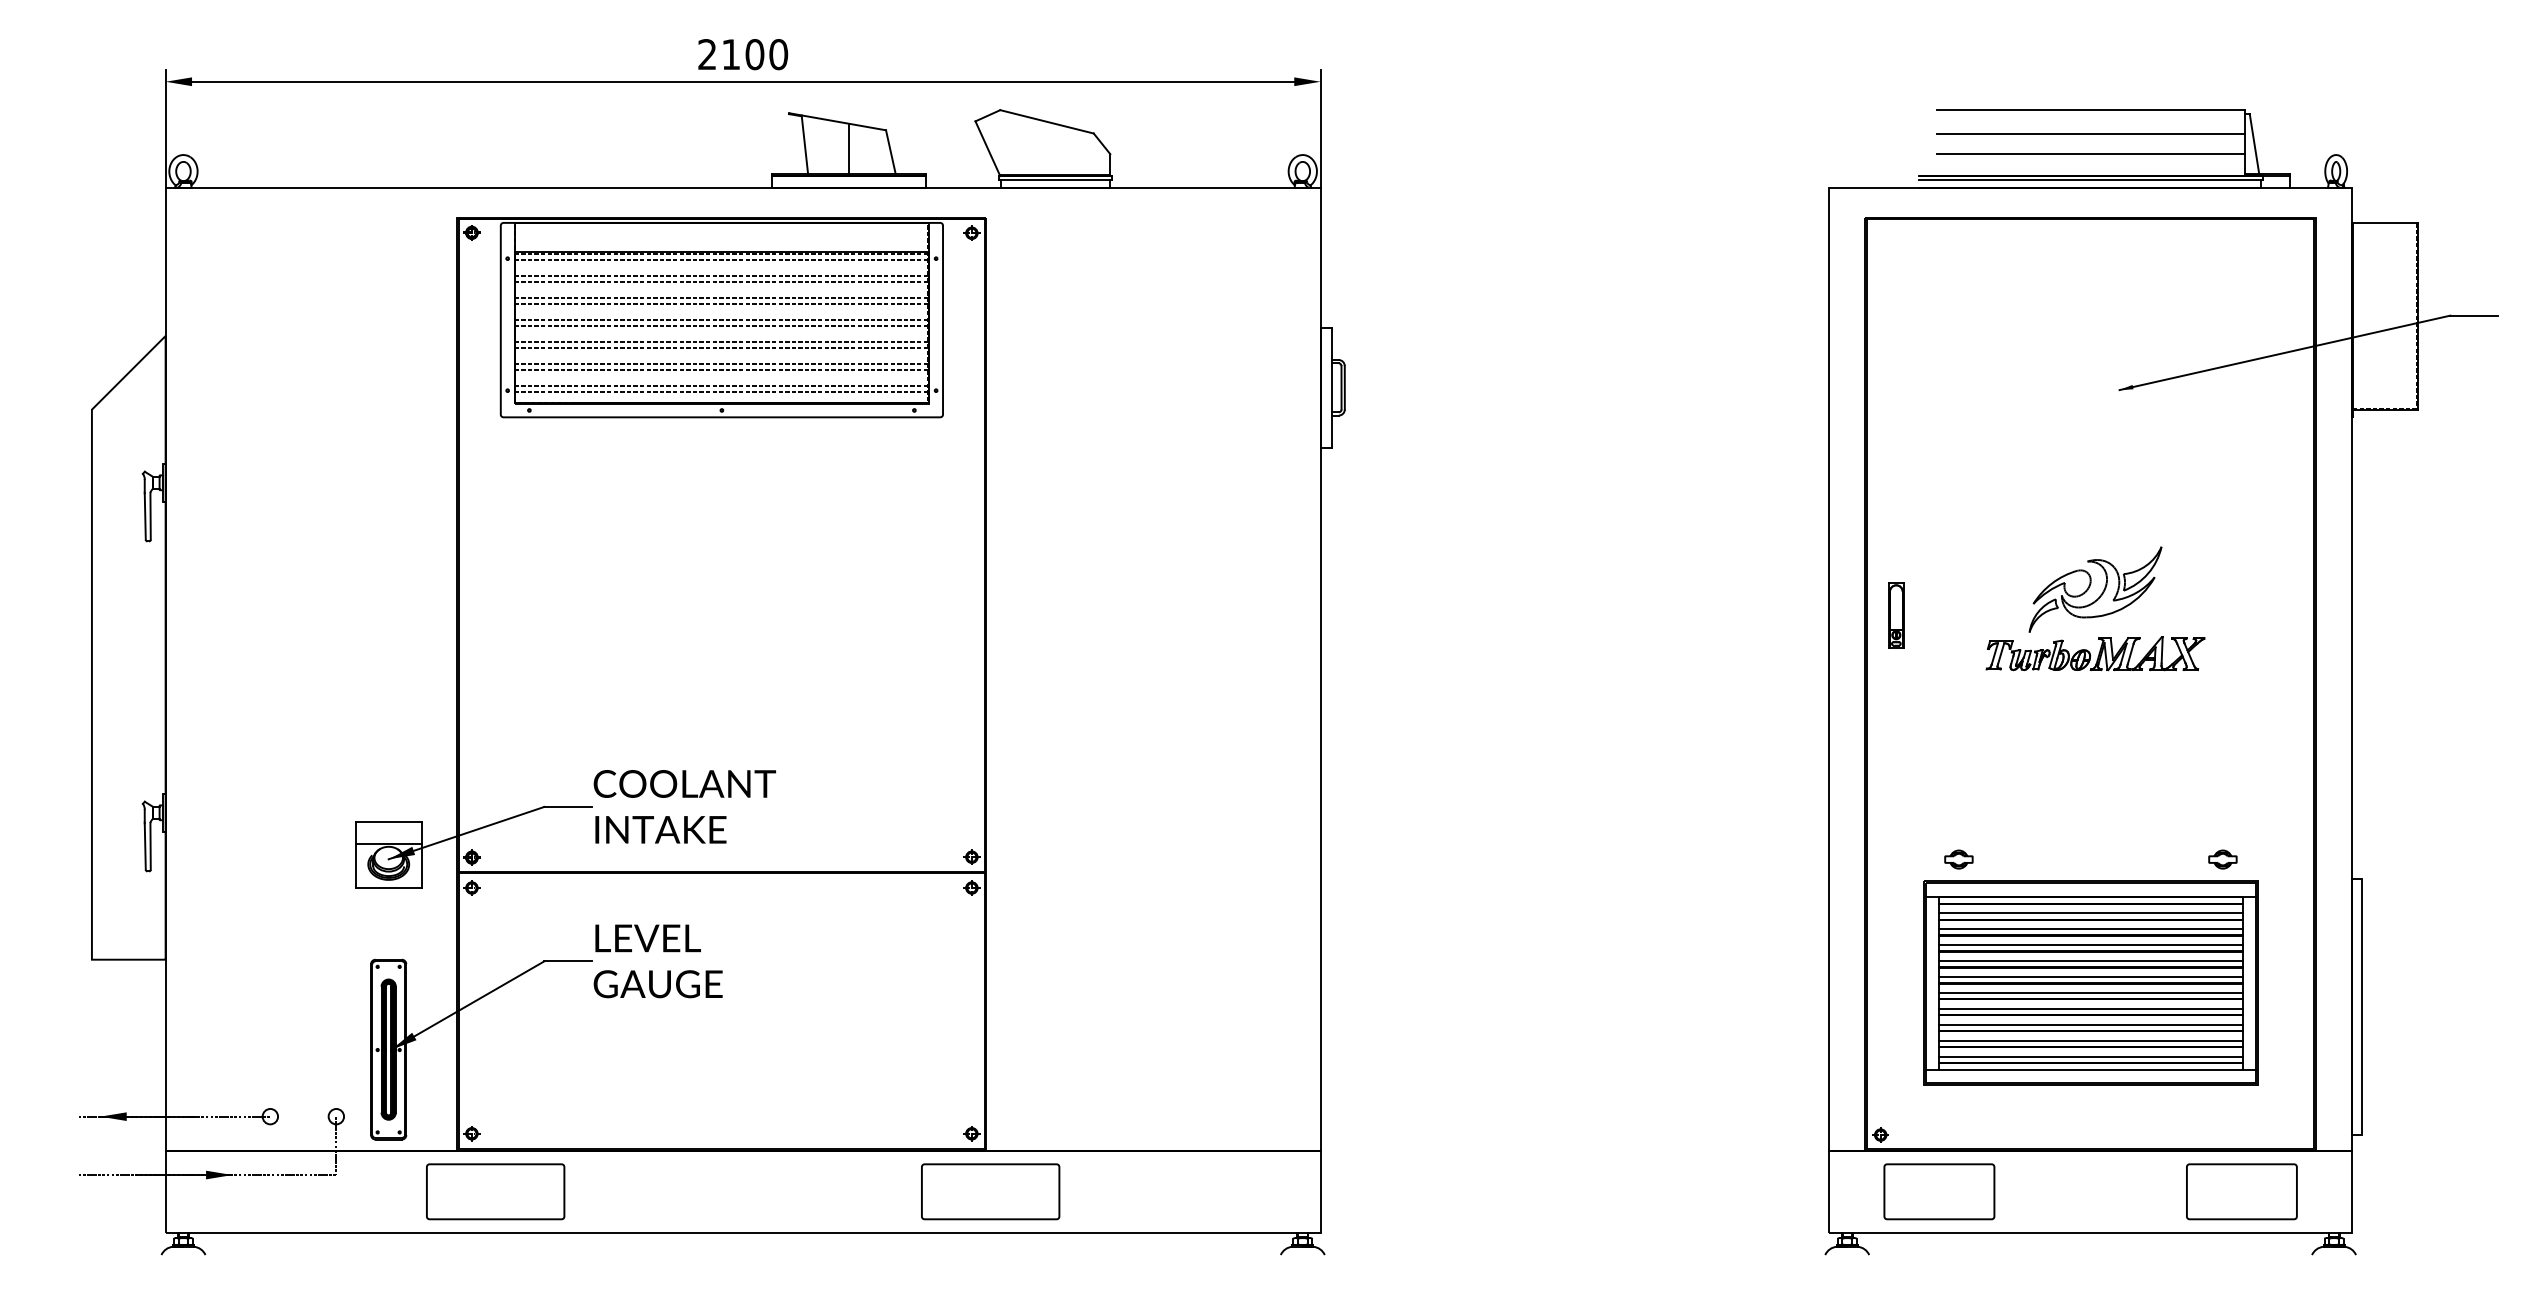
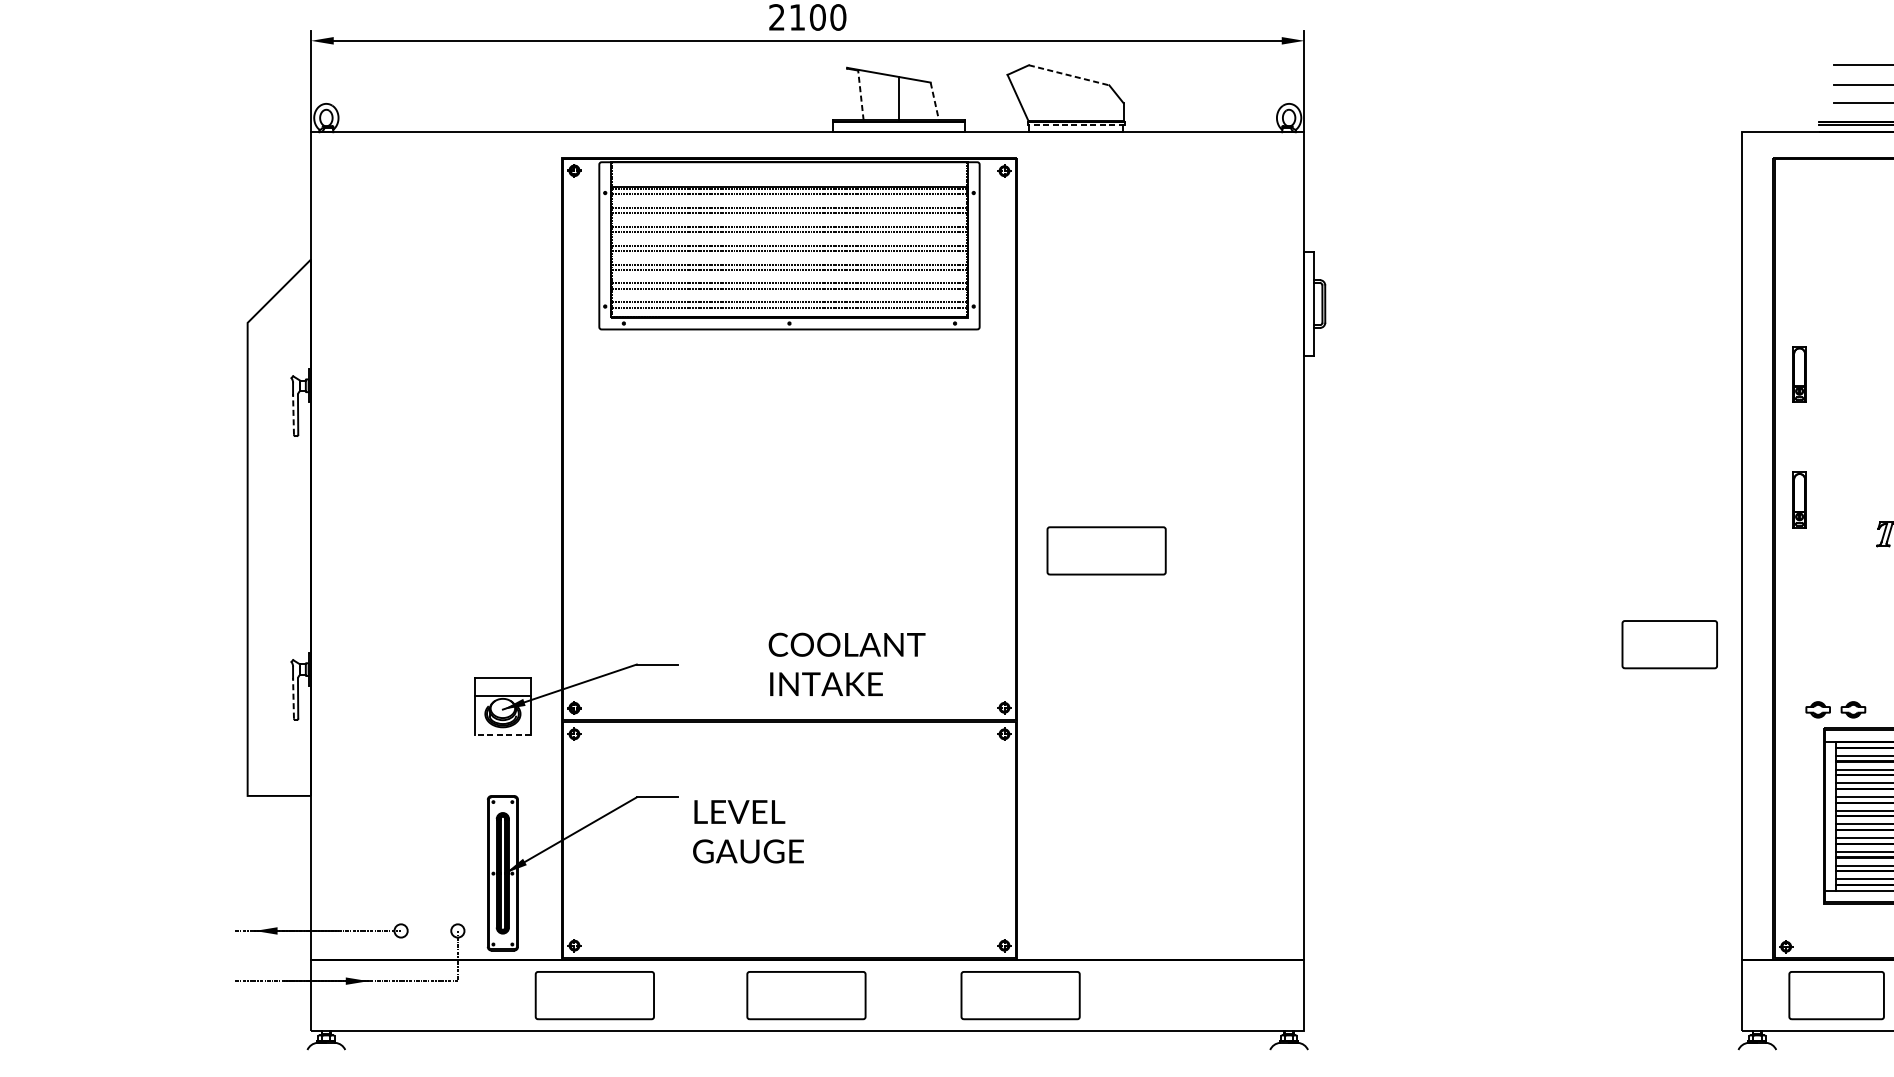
line: (1047, 121) -> (1069, 75), solid -> dashed
line: (804, 144) -> (860, 94), solid -> dashed
line: (890, 152) -> (934, 101), solid -> dashed
line: (1054, 180) -> (1075, 125), solid -> dashed
part: (1896, 469) -> (1799, 374), added
line: (145, 516) -> (293, 414), solid -> dashed
part: (1090, 674) -> (1106, 550), added
part: (1745, 783) -> (1669, 644), added
text: (684, 806) -> (846, 664), moved
line: (145, 846) -> (293, 698), solid -> dashed
part: (1917, 859) -> (1817, 709), added
line: (388, 888) -> (502, 734), solid -> dashed
text: (657, 961) -> (747, 831), moved
part: (741, 1191) -> (806, 995), added

